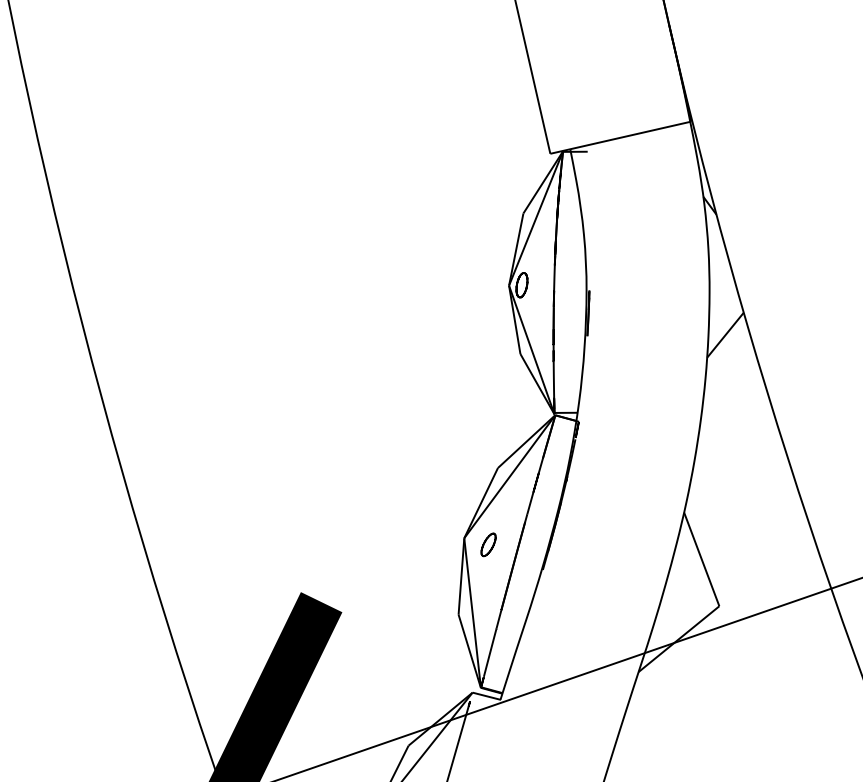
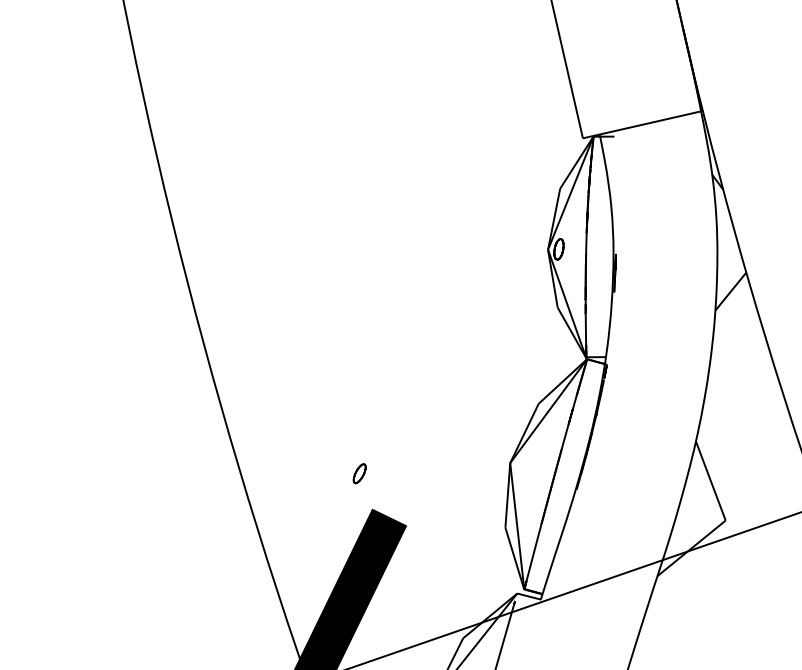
part: (488, 544) -> (359, 473), moved

